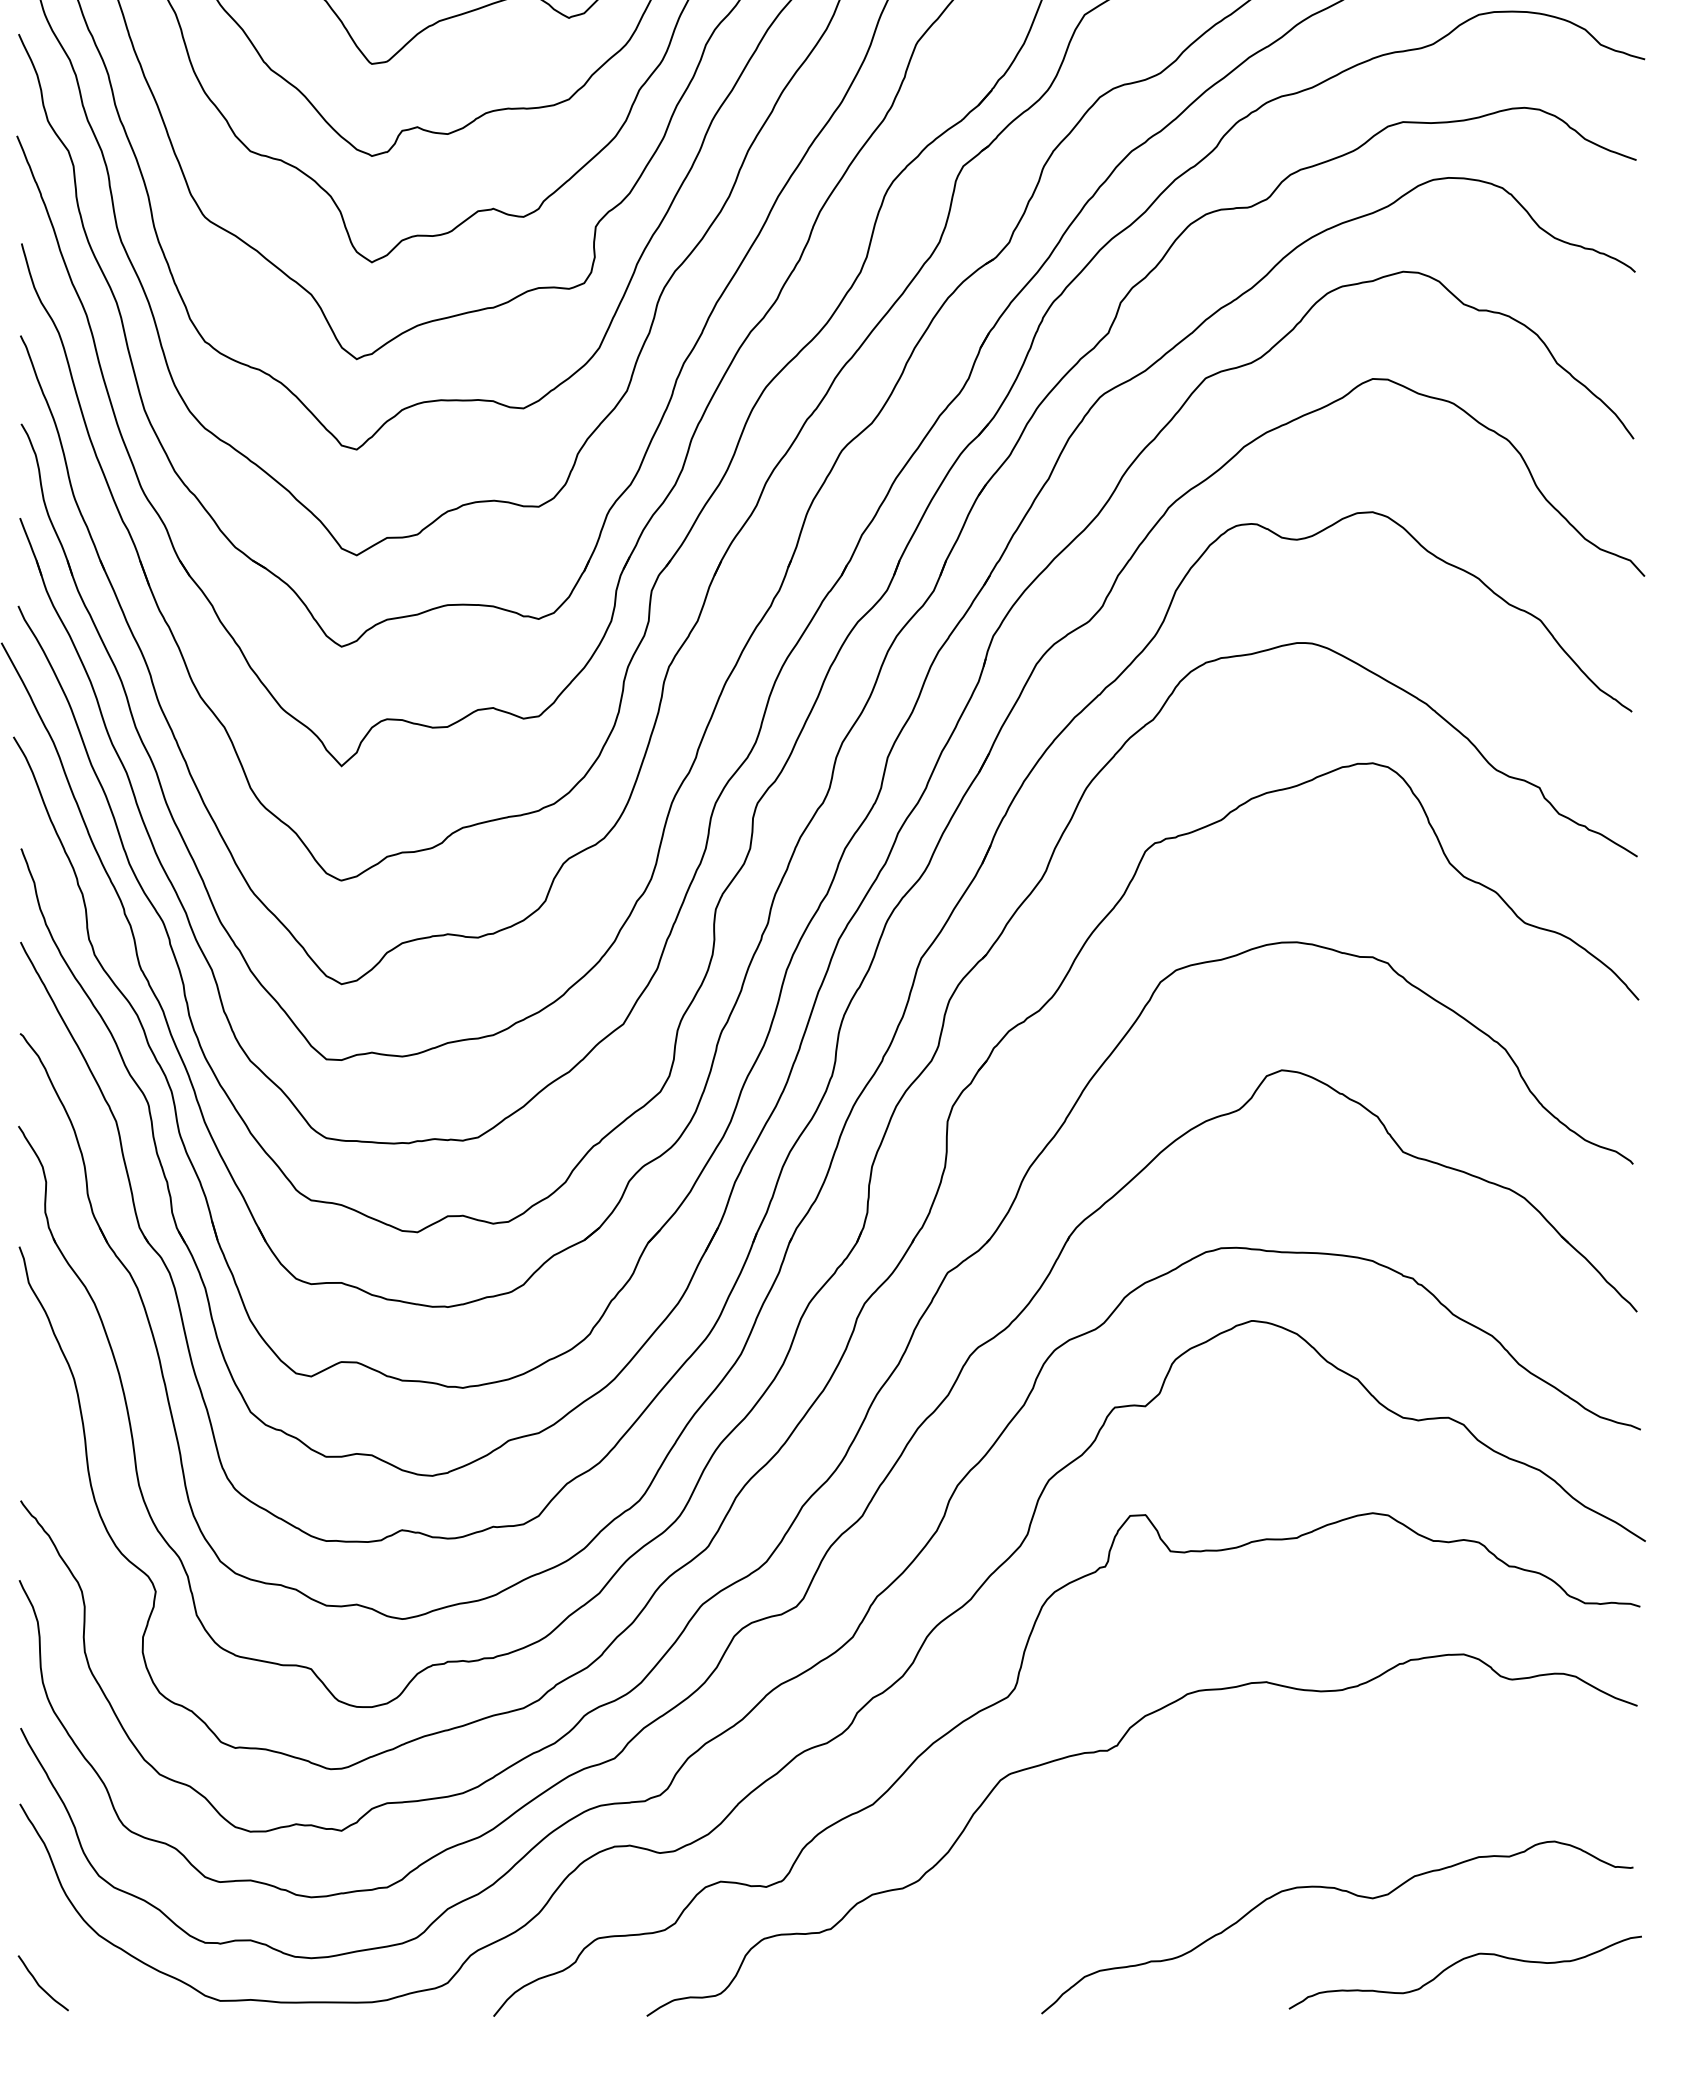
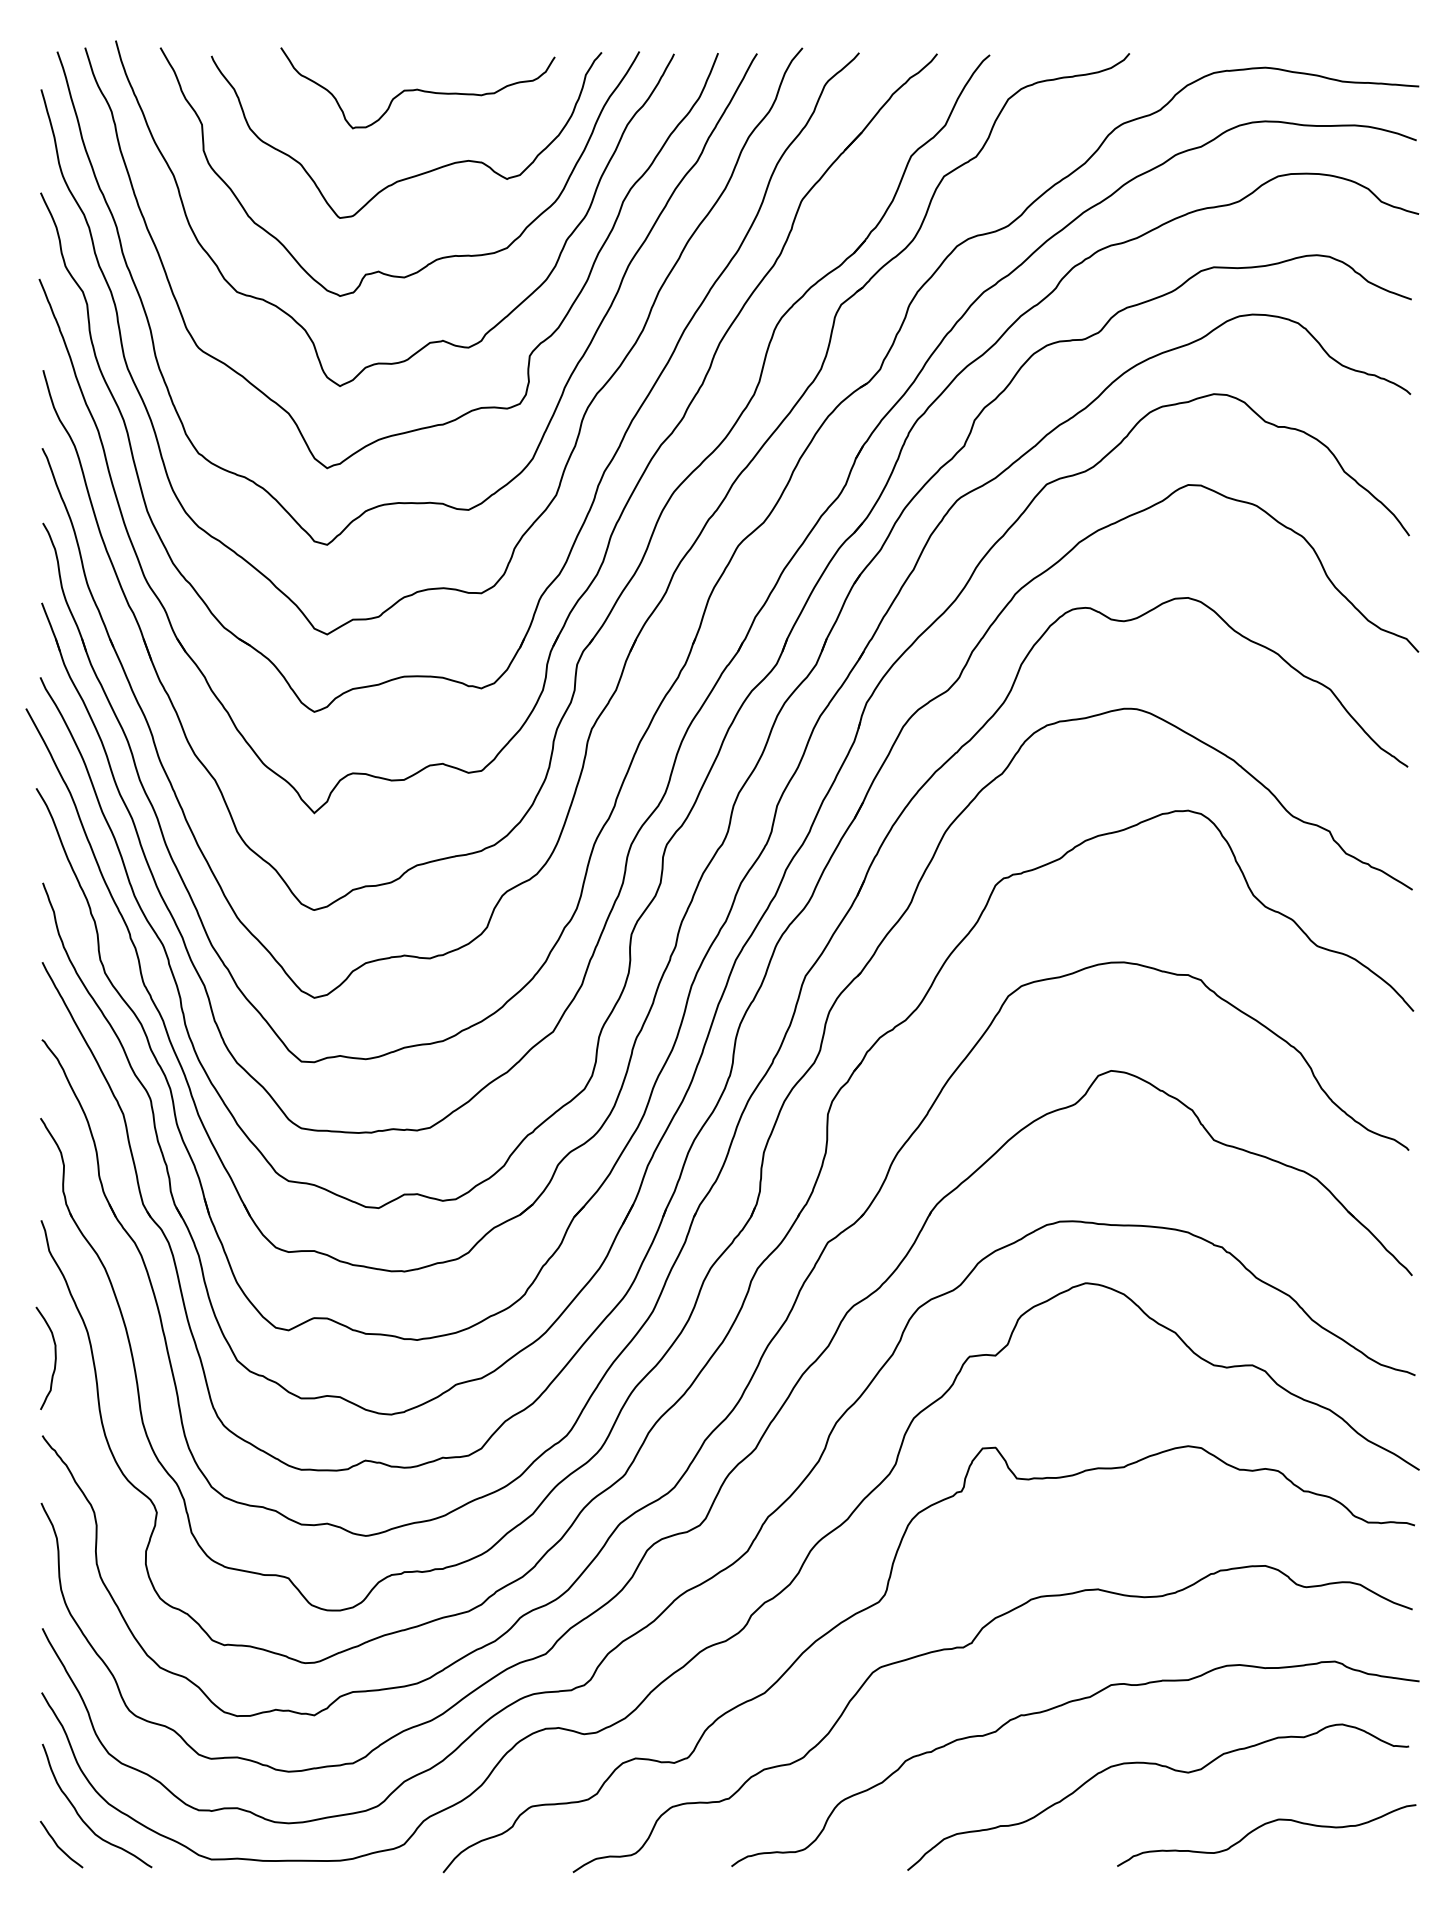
curve: (34, 1410) -> (54, 1359), added
curve: (1213, 1823) -> (1053, 1709), added
curve: (65, 1948) -> (80, 1815), added

